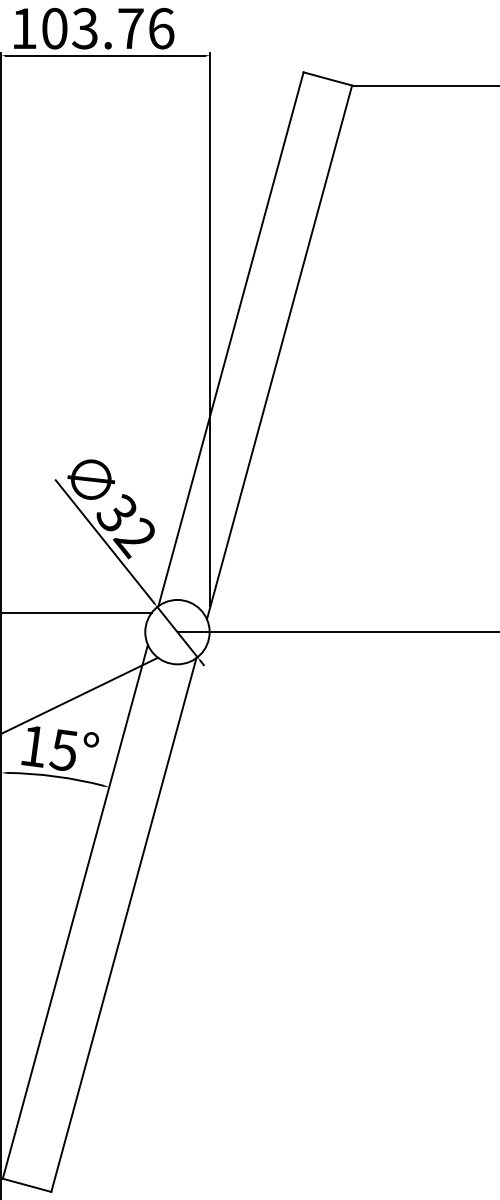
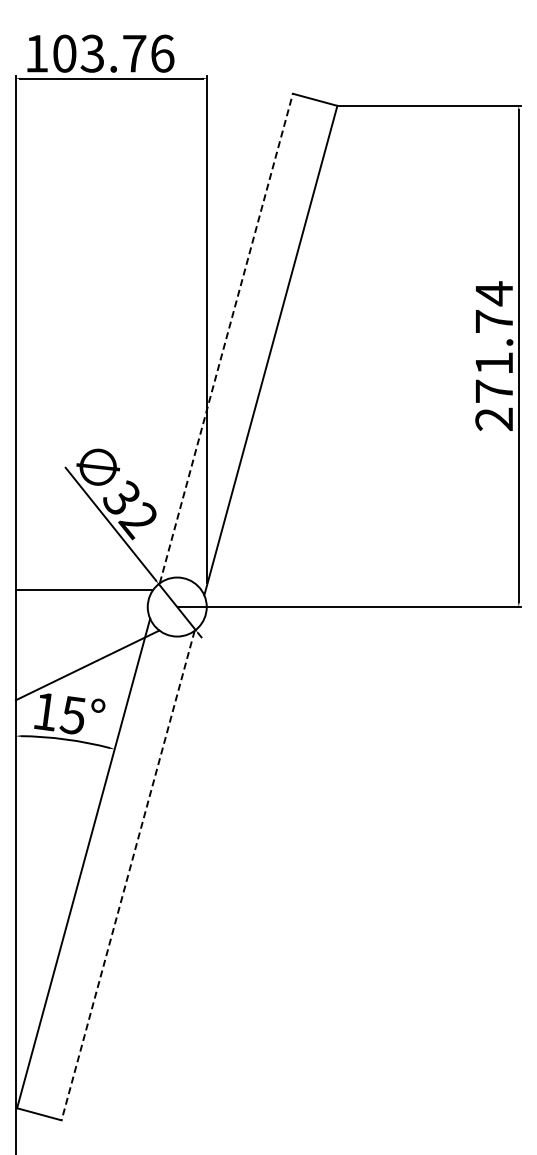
line: (231, 339) -> (226, 338), solid -> dashed
line: (124, 924) -> (128, 875), solid -> dashed

